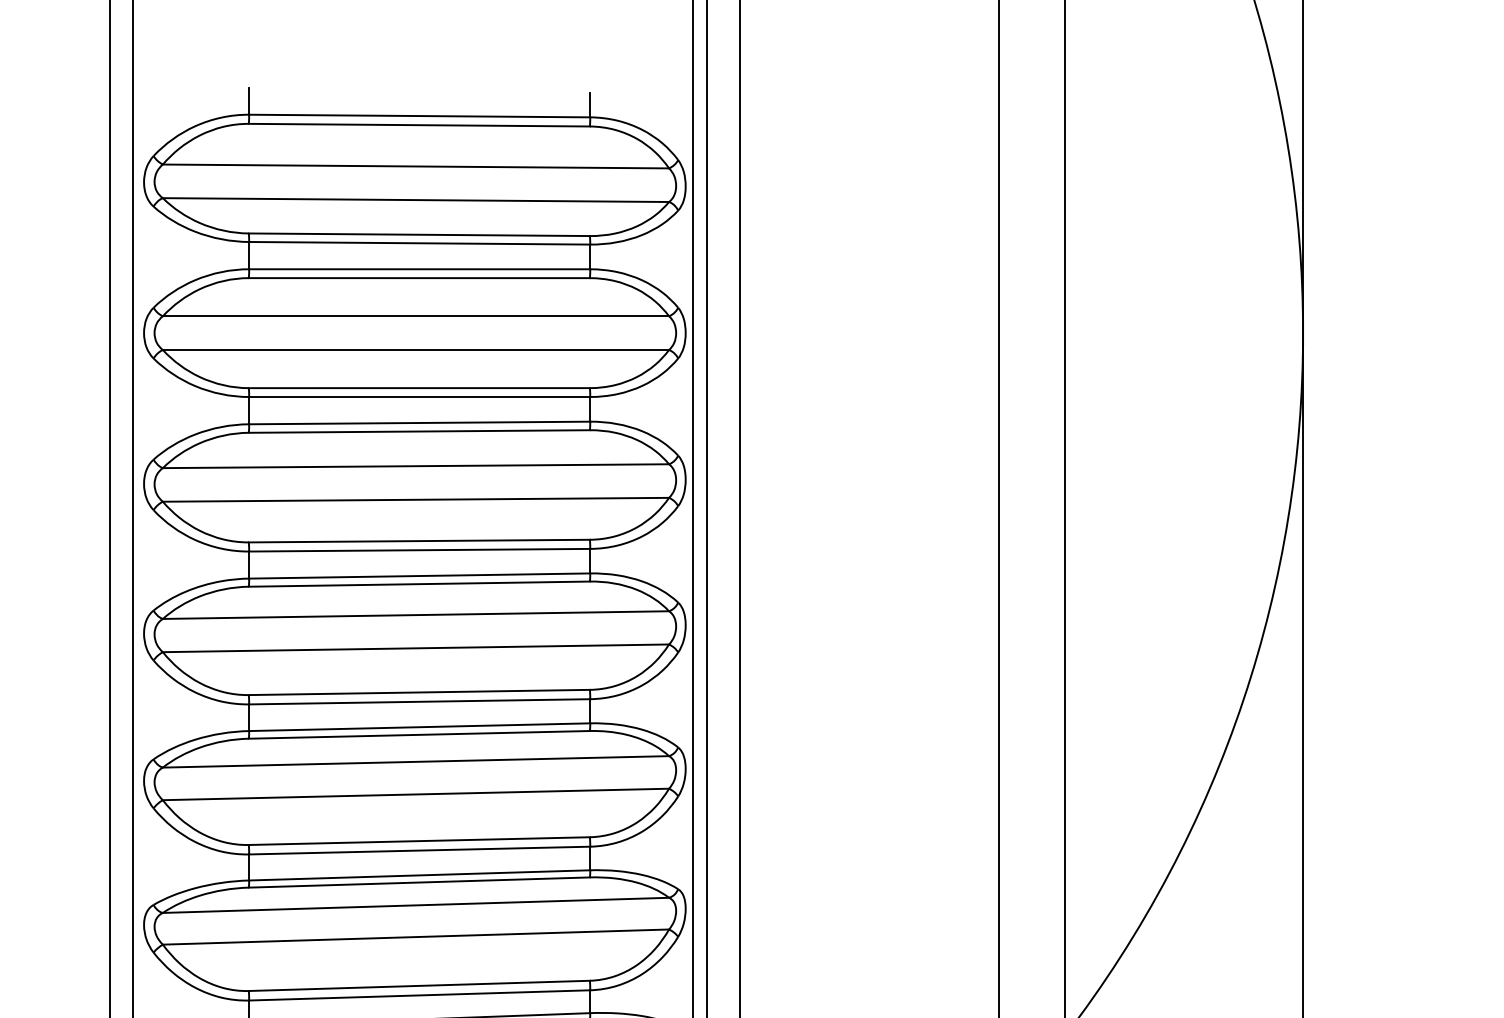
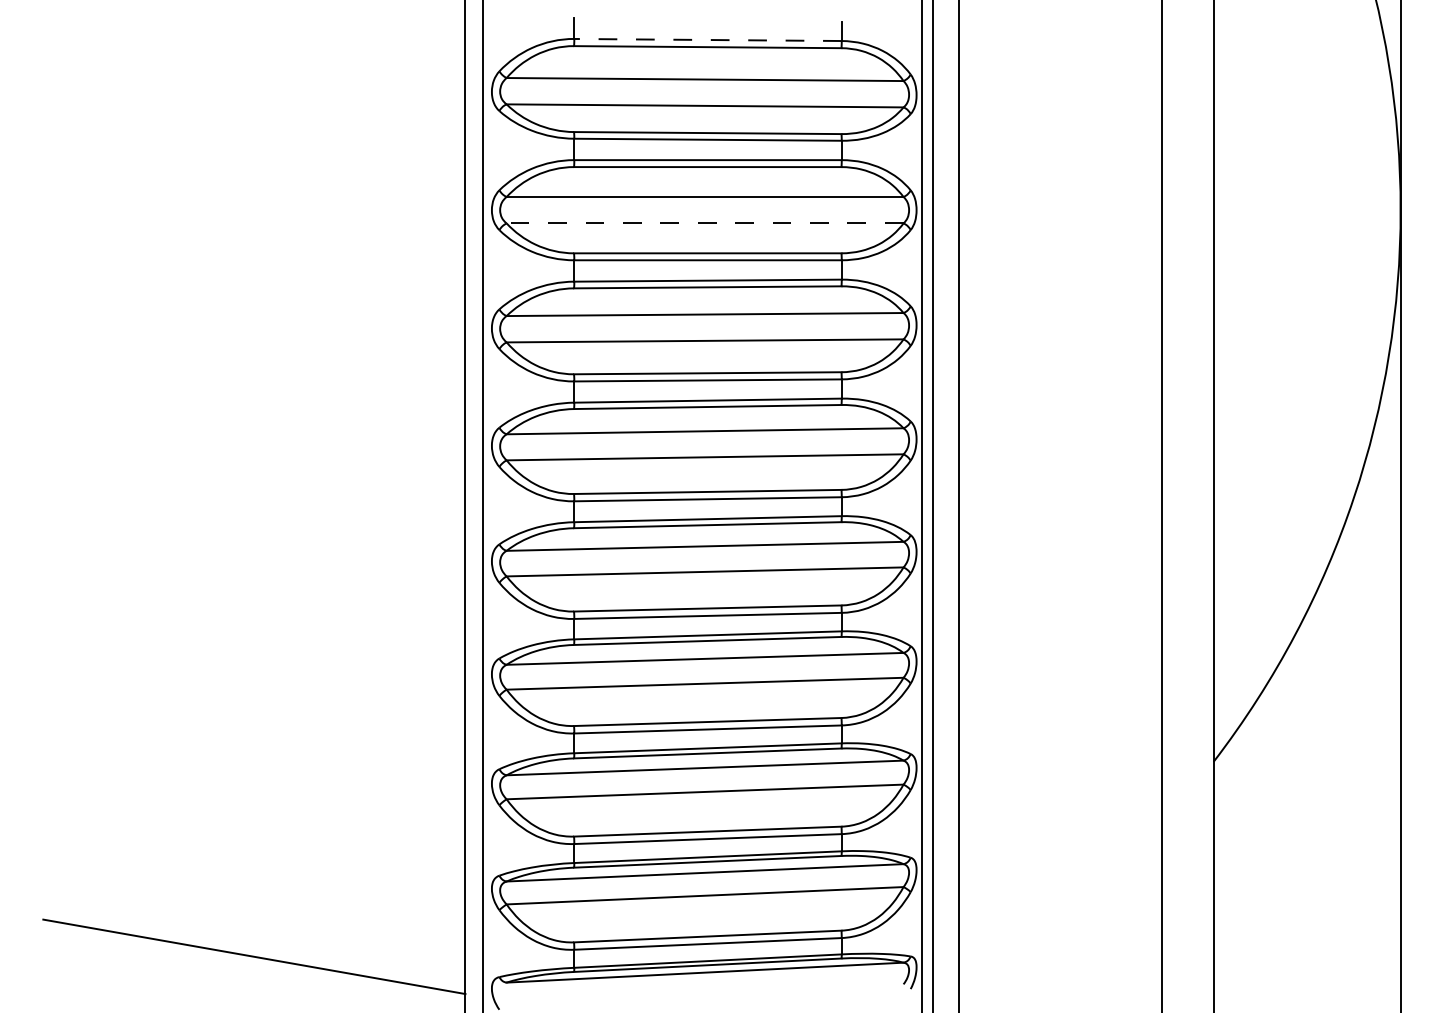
line: (420, 116) -> (708, 40), solid -> dashed
line: (415, 350) -> (704, 223), solid -> dashed

